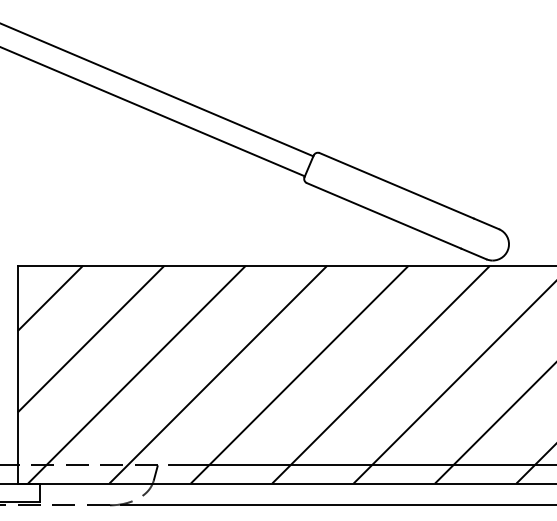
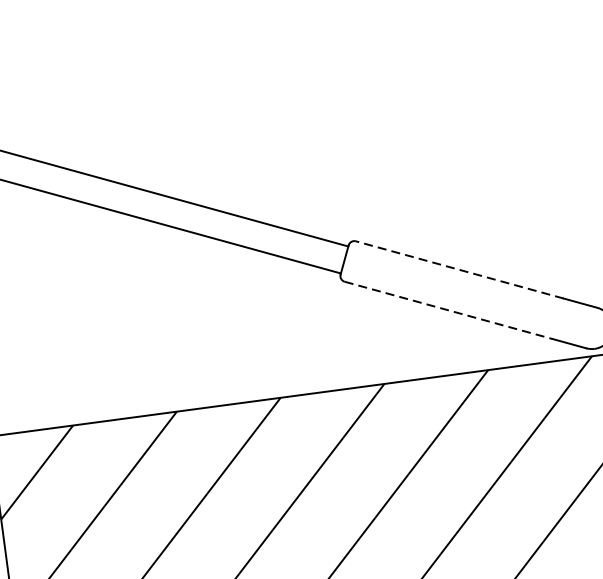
line: (396, 185) -> (459, 269), solid -> dashed
line: (384, 215) -> (449, 309), solid -> dashed

